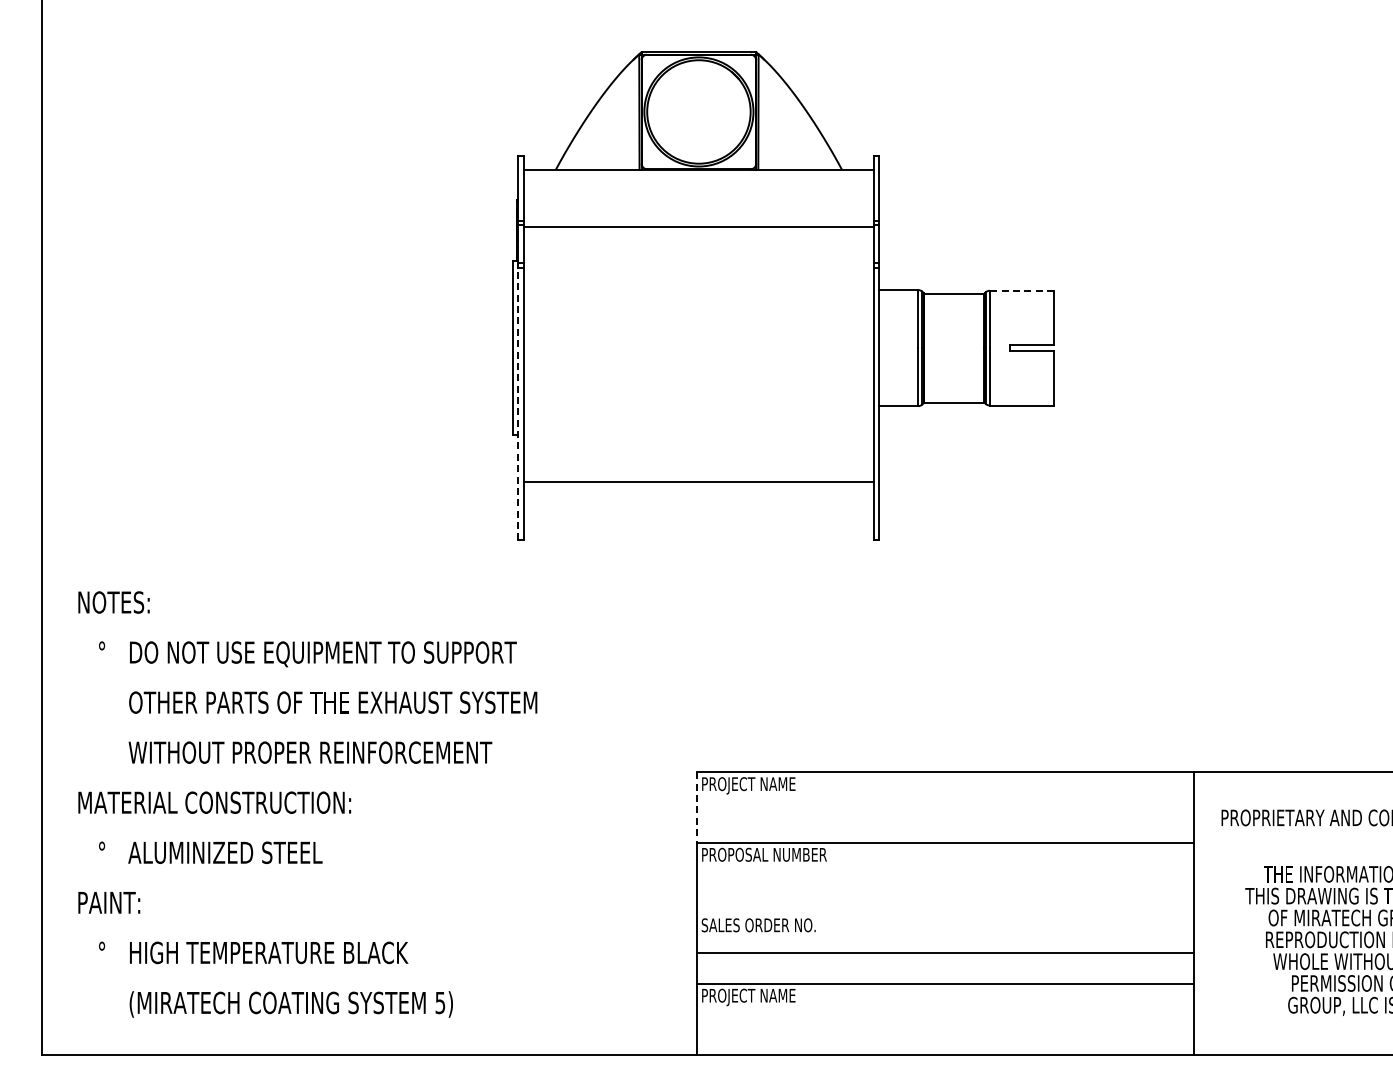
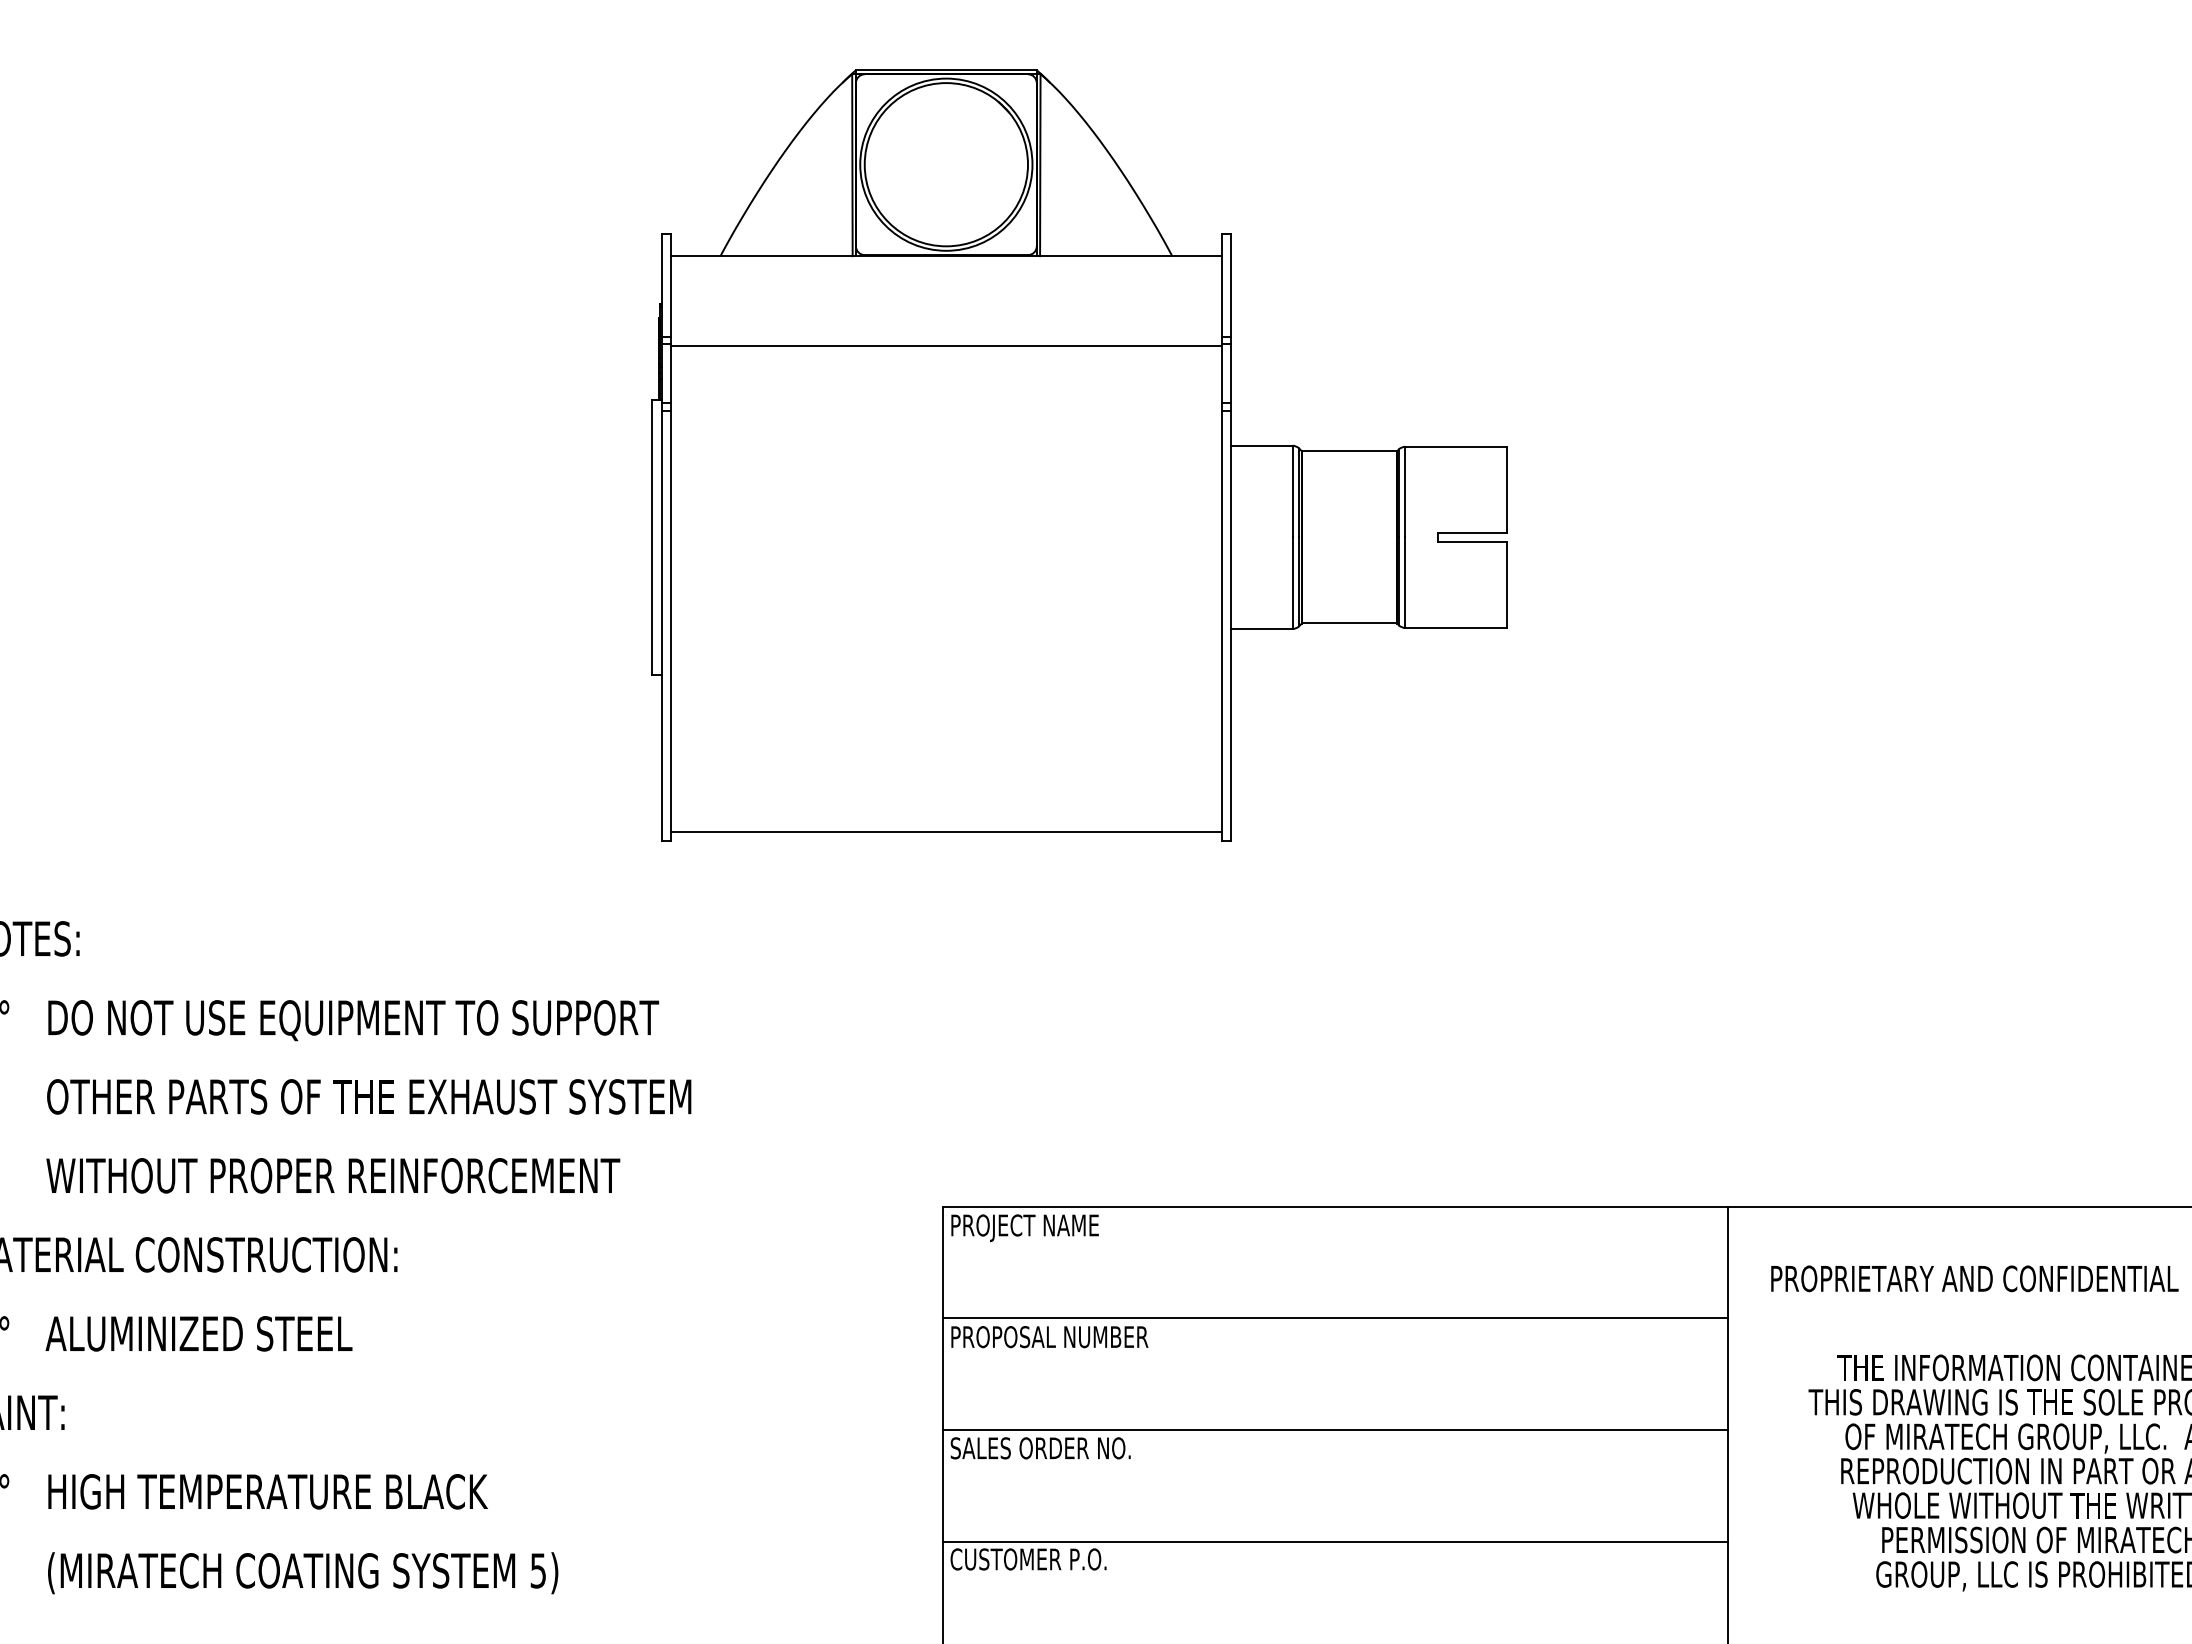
line: (1021, 290) -> (1455, 446), dashed -> solid
line: (518, 403) -> (661, 624), dashed -> solid
line: (698, 481) -> (945, 831), moved
line: (696, 808) -> (942, 1263), dashed -> solid
line: (945, 952) -> (1335, 1429), moved
text: (750, 997) -> (1027, 1562), PROJECT NAME -> CUSTOMER P.O.

